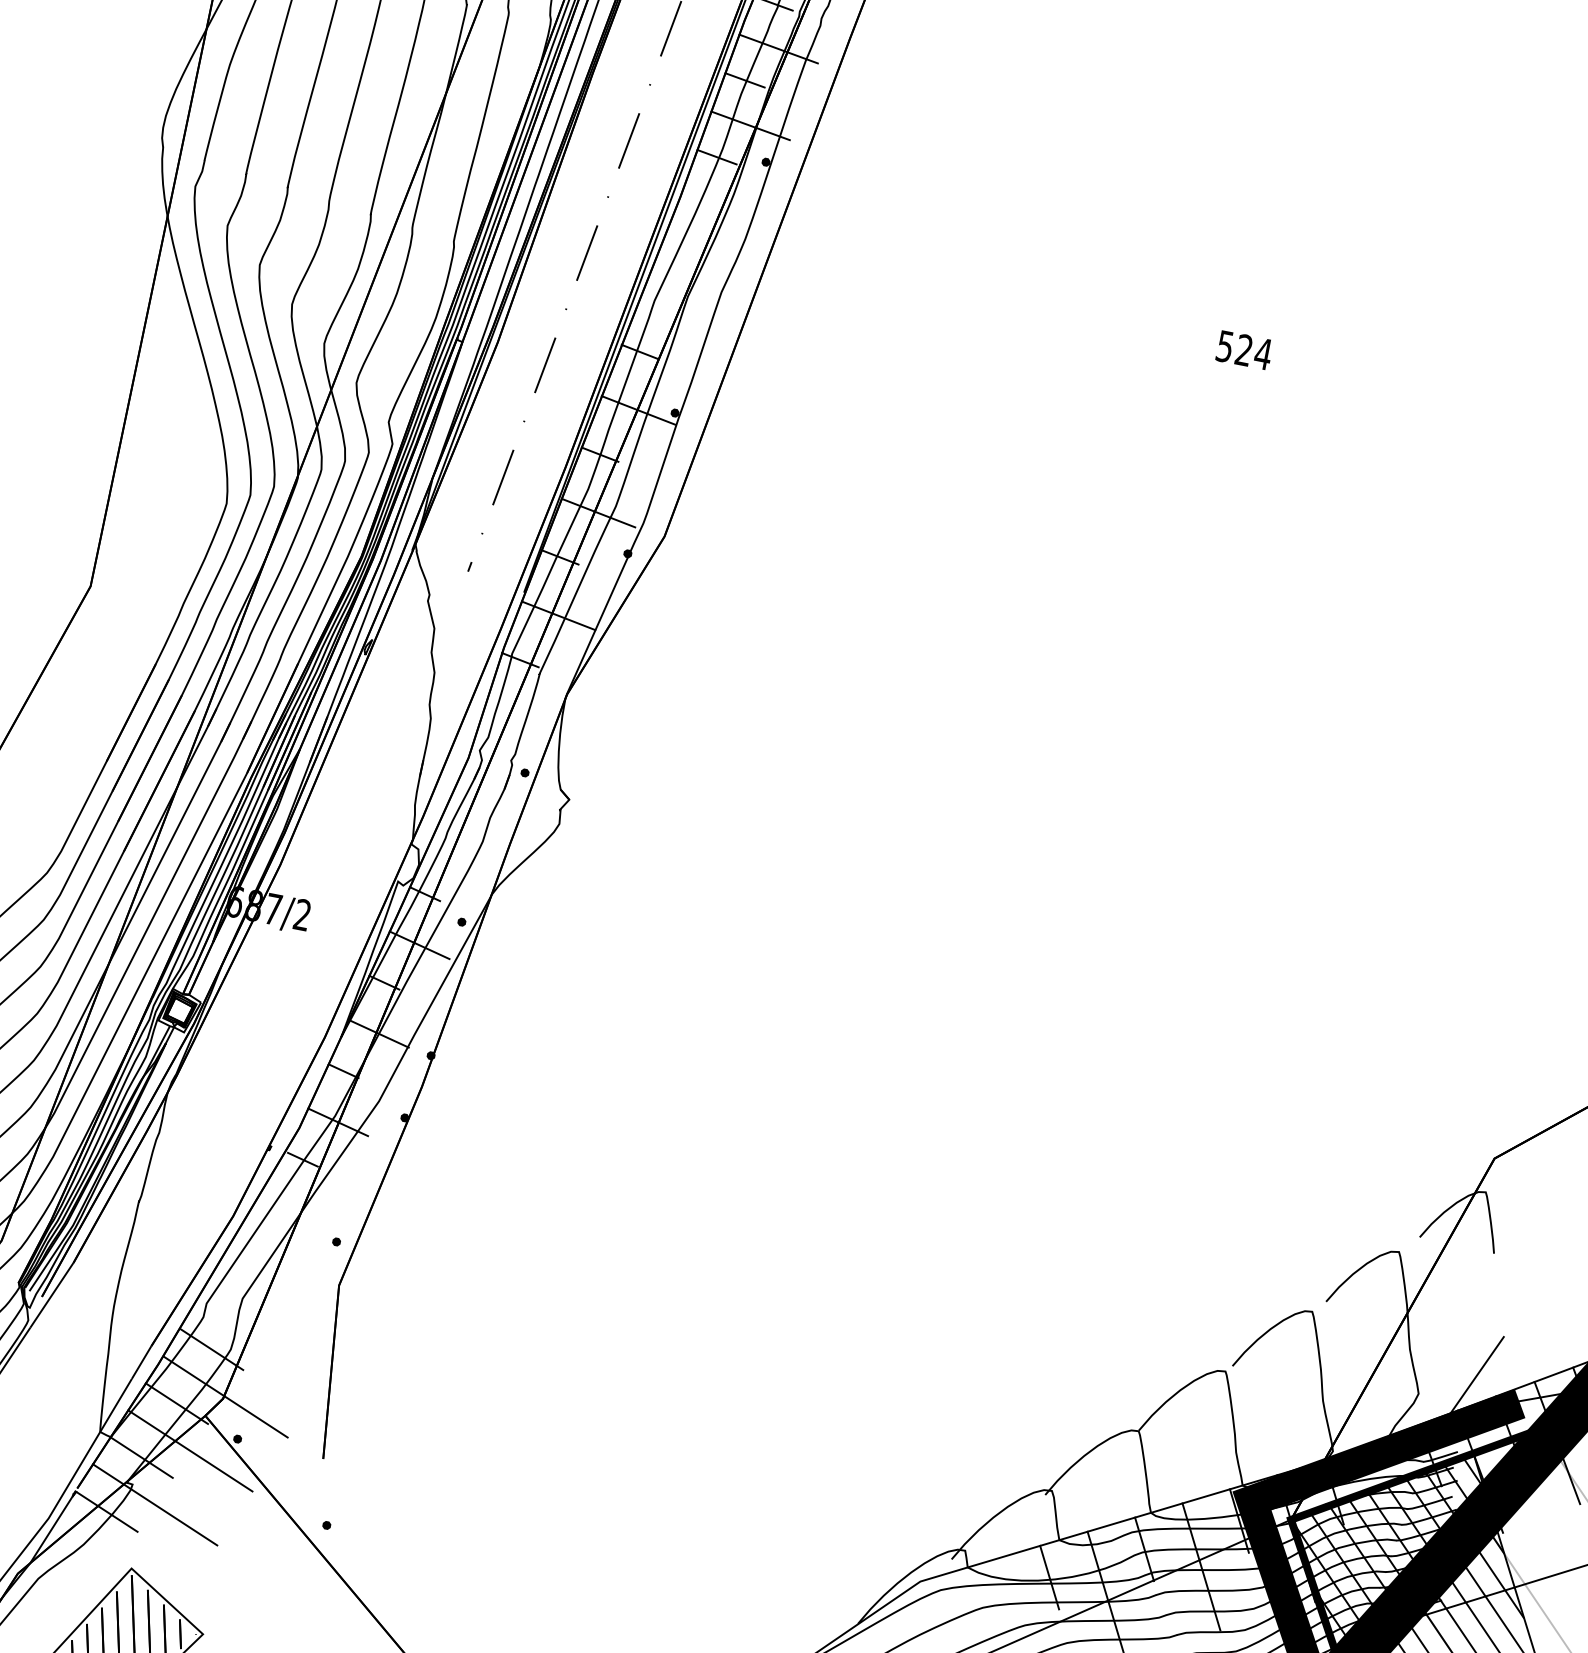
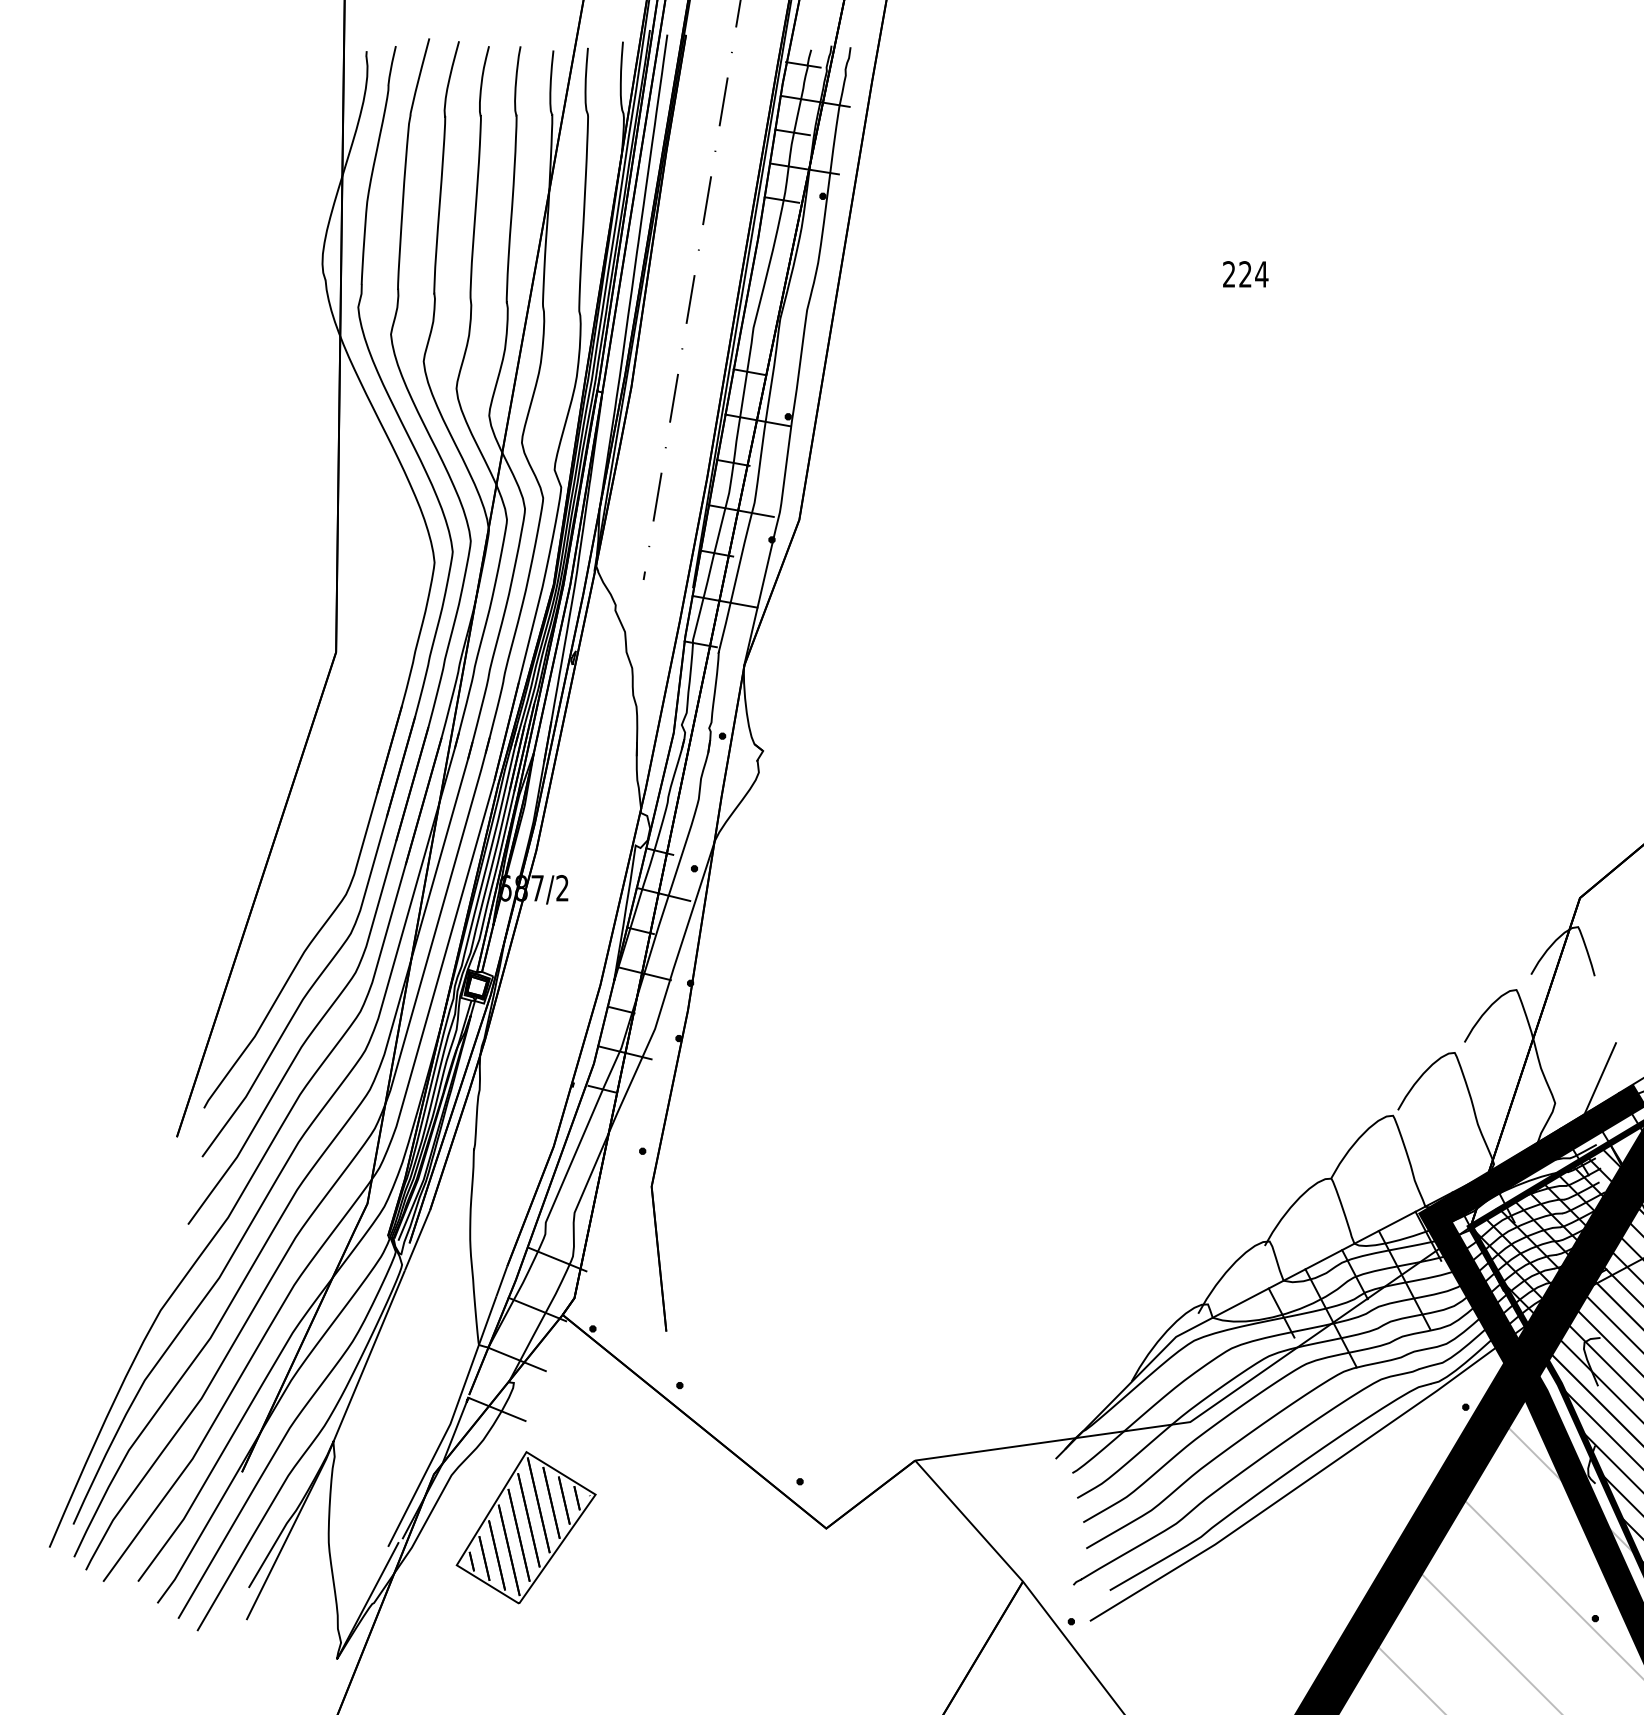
text: (1225, 346) -> (1229, 274), 524 -> 224
line: (224, 1395) -> (575, 1295), removed
line: (189, 1450) -> (555, 1345), removed
line: (155, 1504) -> (535, 1395), removed

